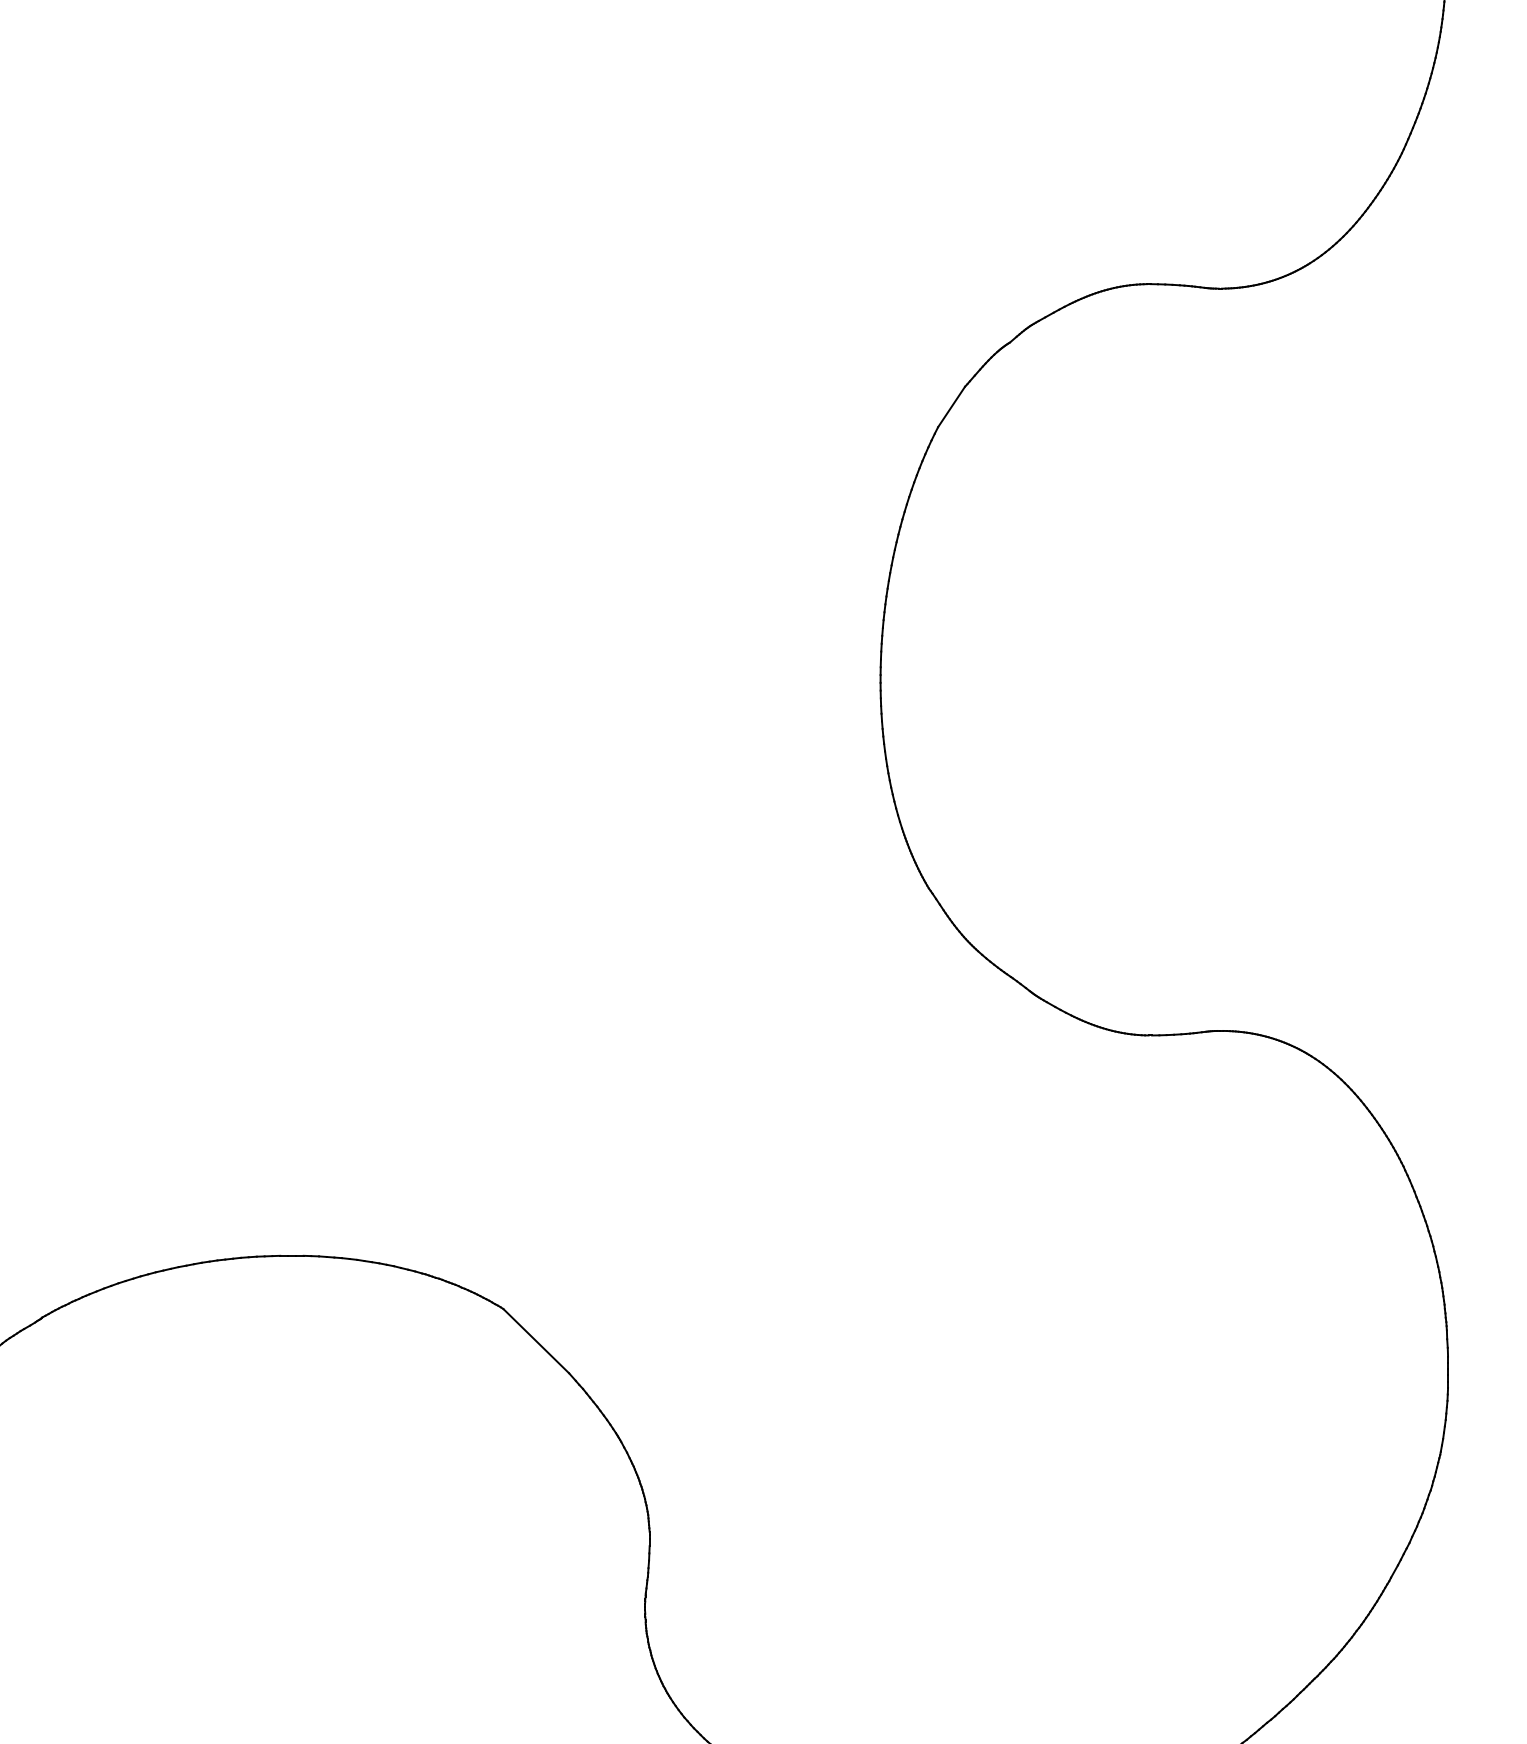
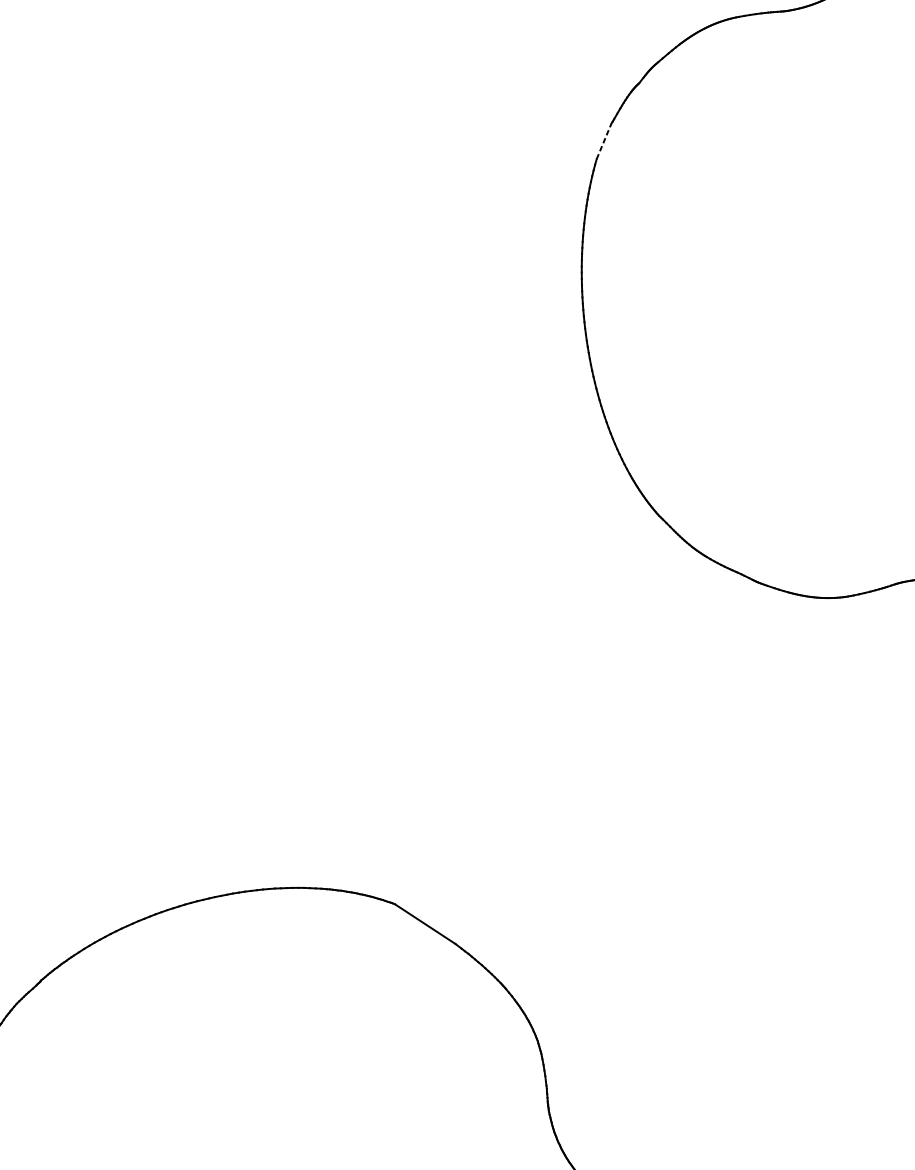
line: (951, 406) -> (603, 141), solid -> dashed

